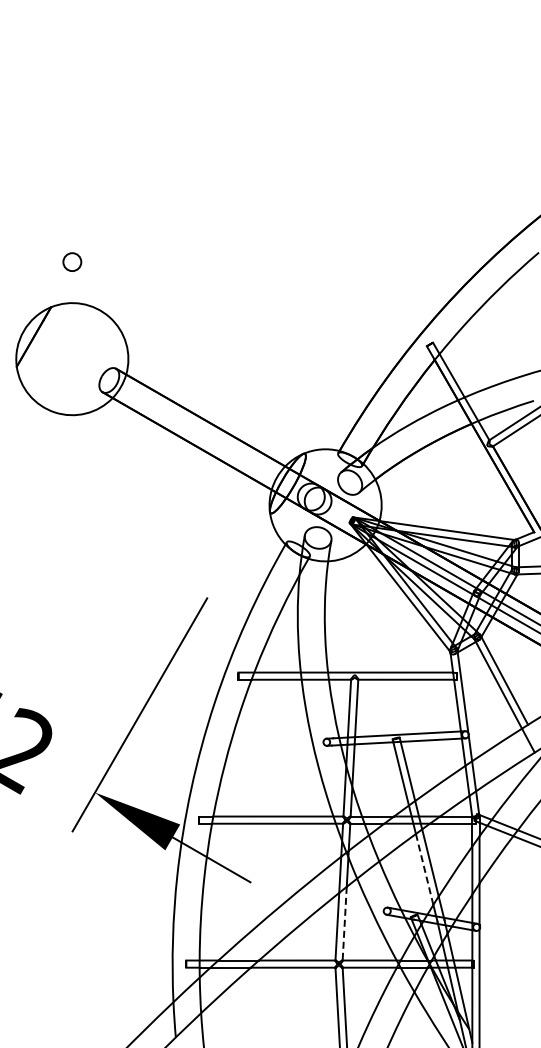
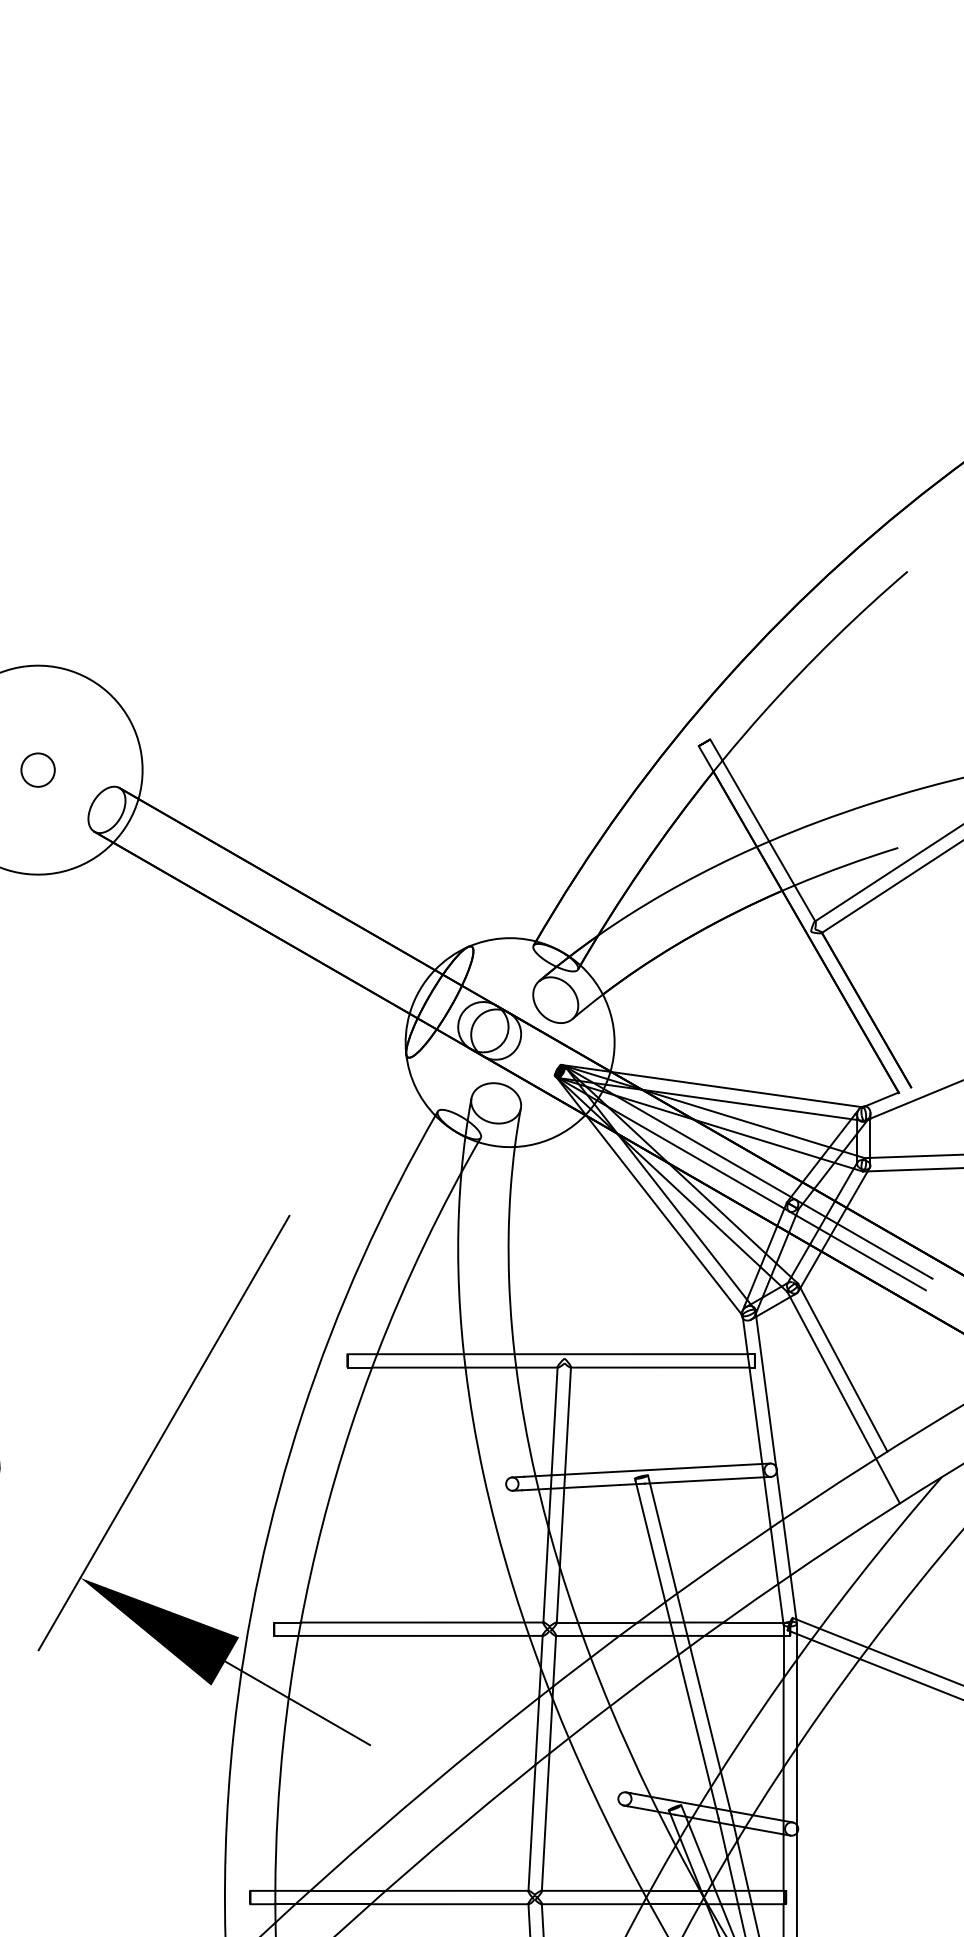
circle: (72, 261) -> (38, 768), moved
line: (424, 869) -> (694, 1721), dashed -> solid
line: (344, 923) -> (545, 1821), dashed -> solid

